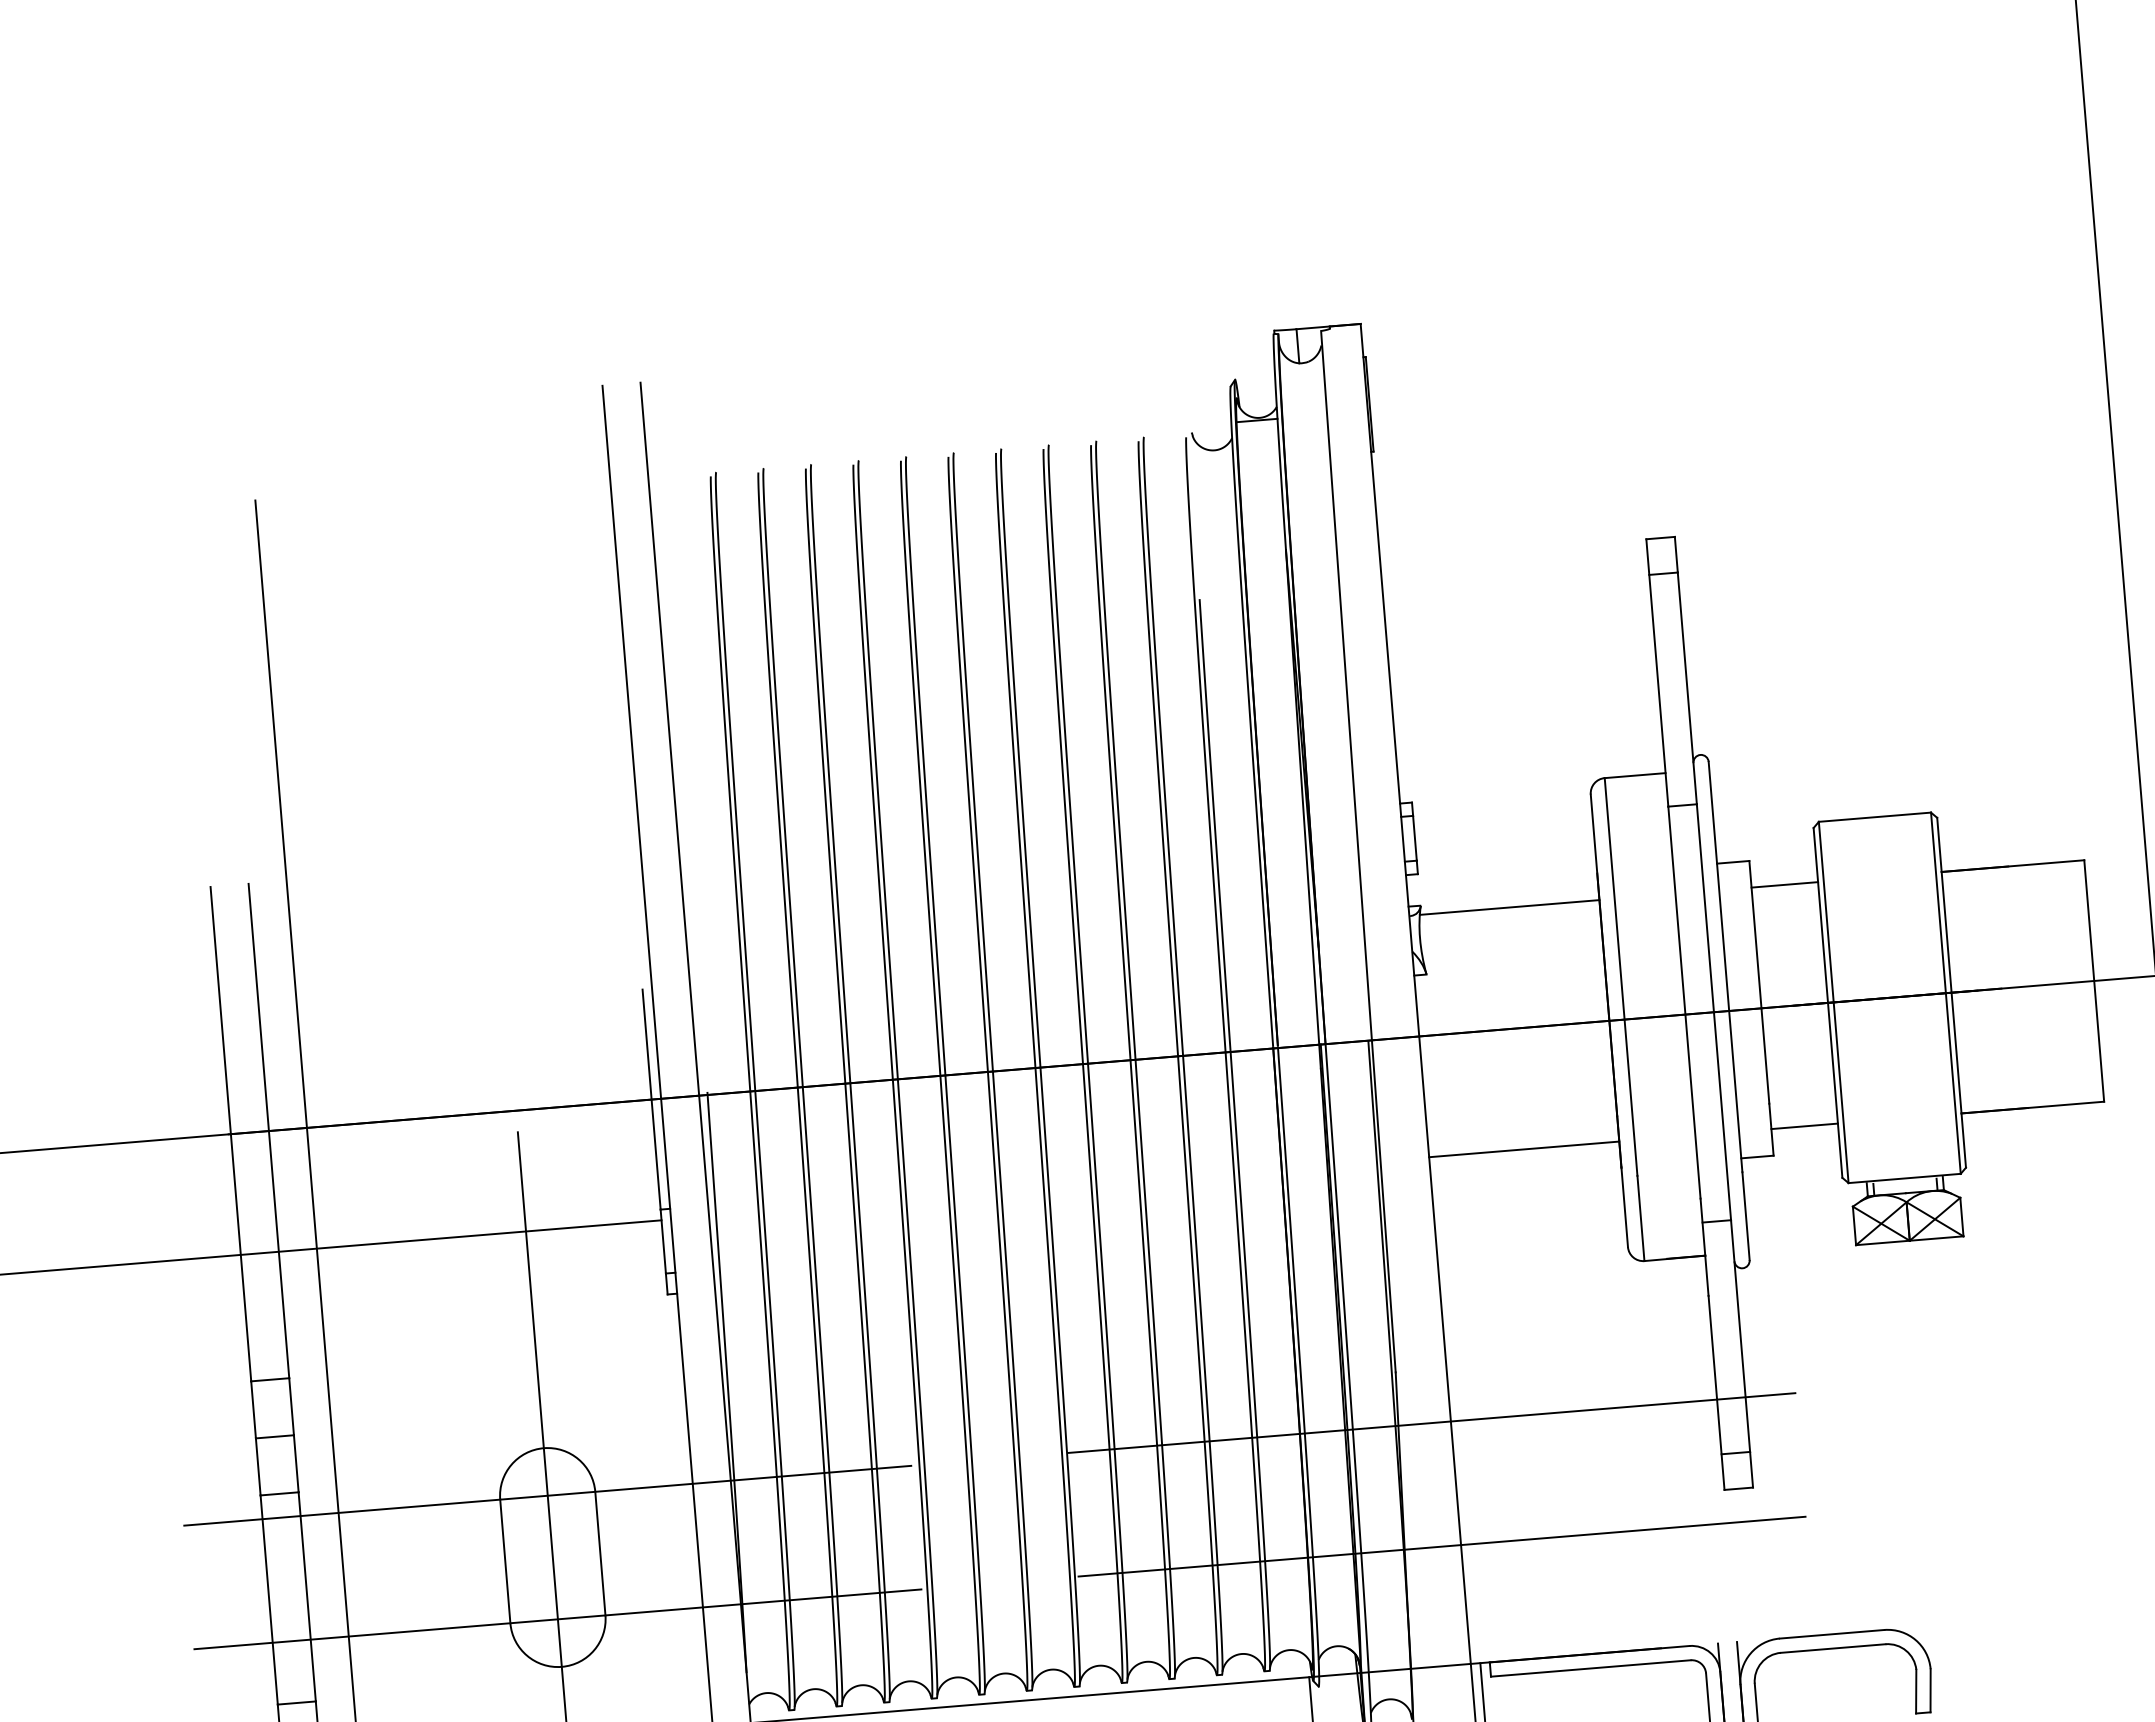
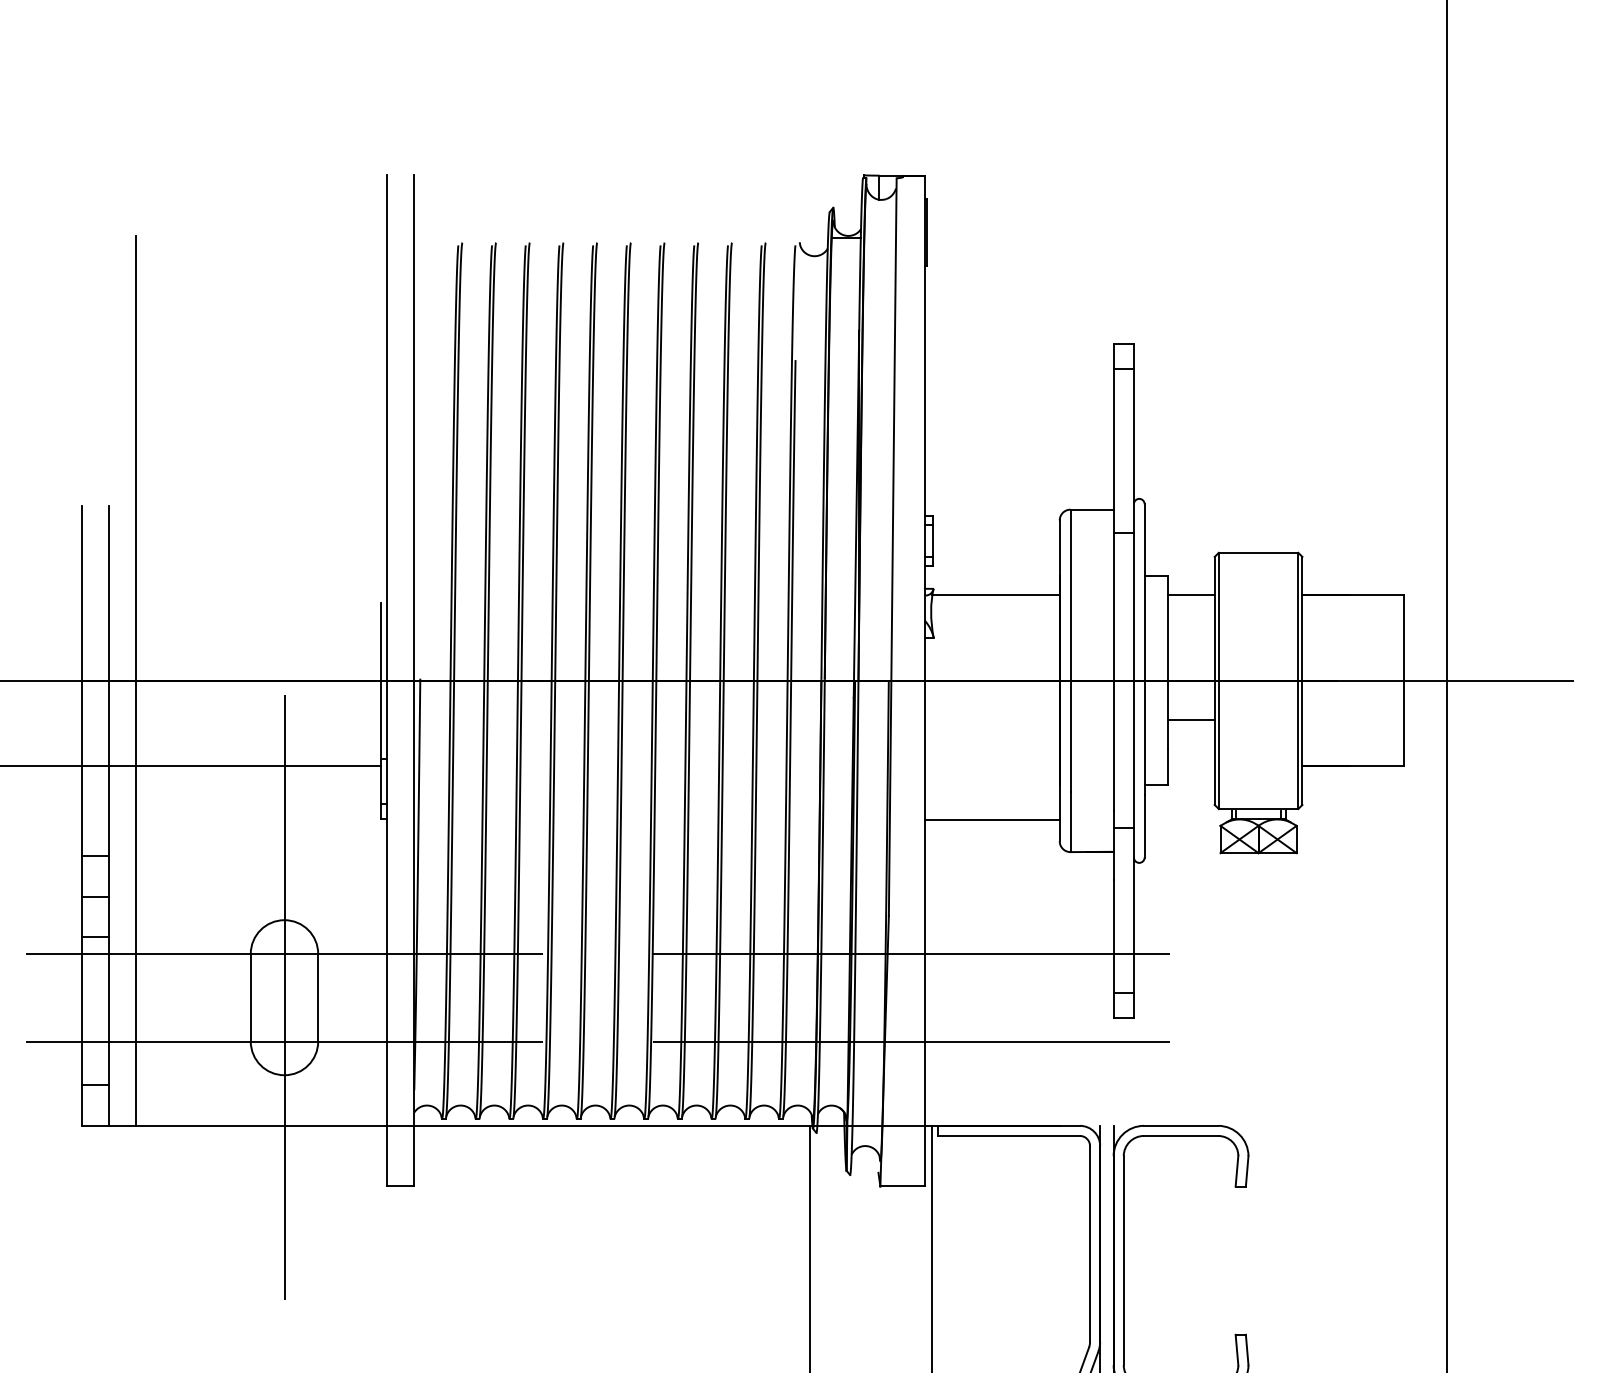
line: (1803, 1126) -> (1190, 720), moved
line: (1523, 1149) -> (991, 820), moved

